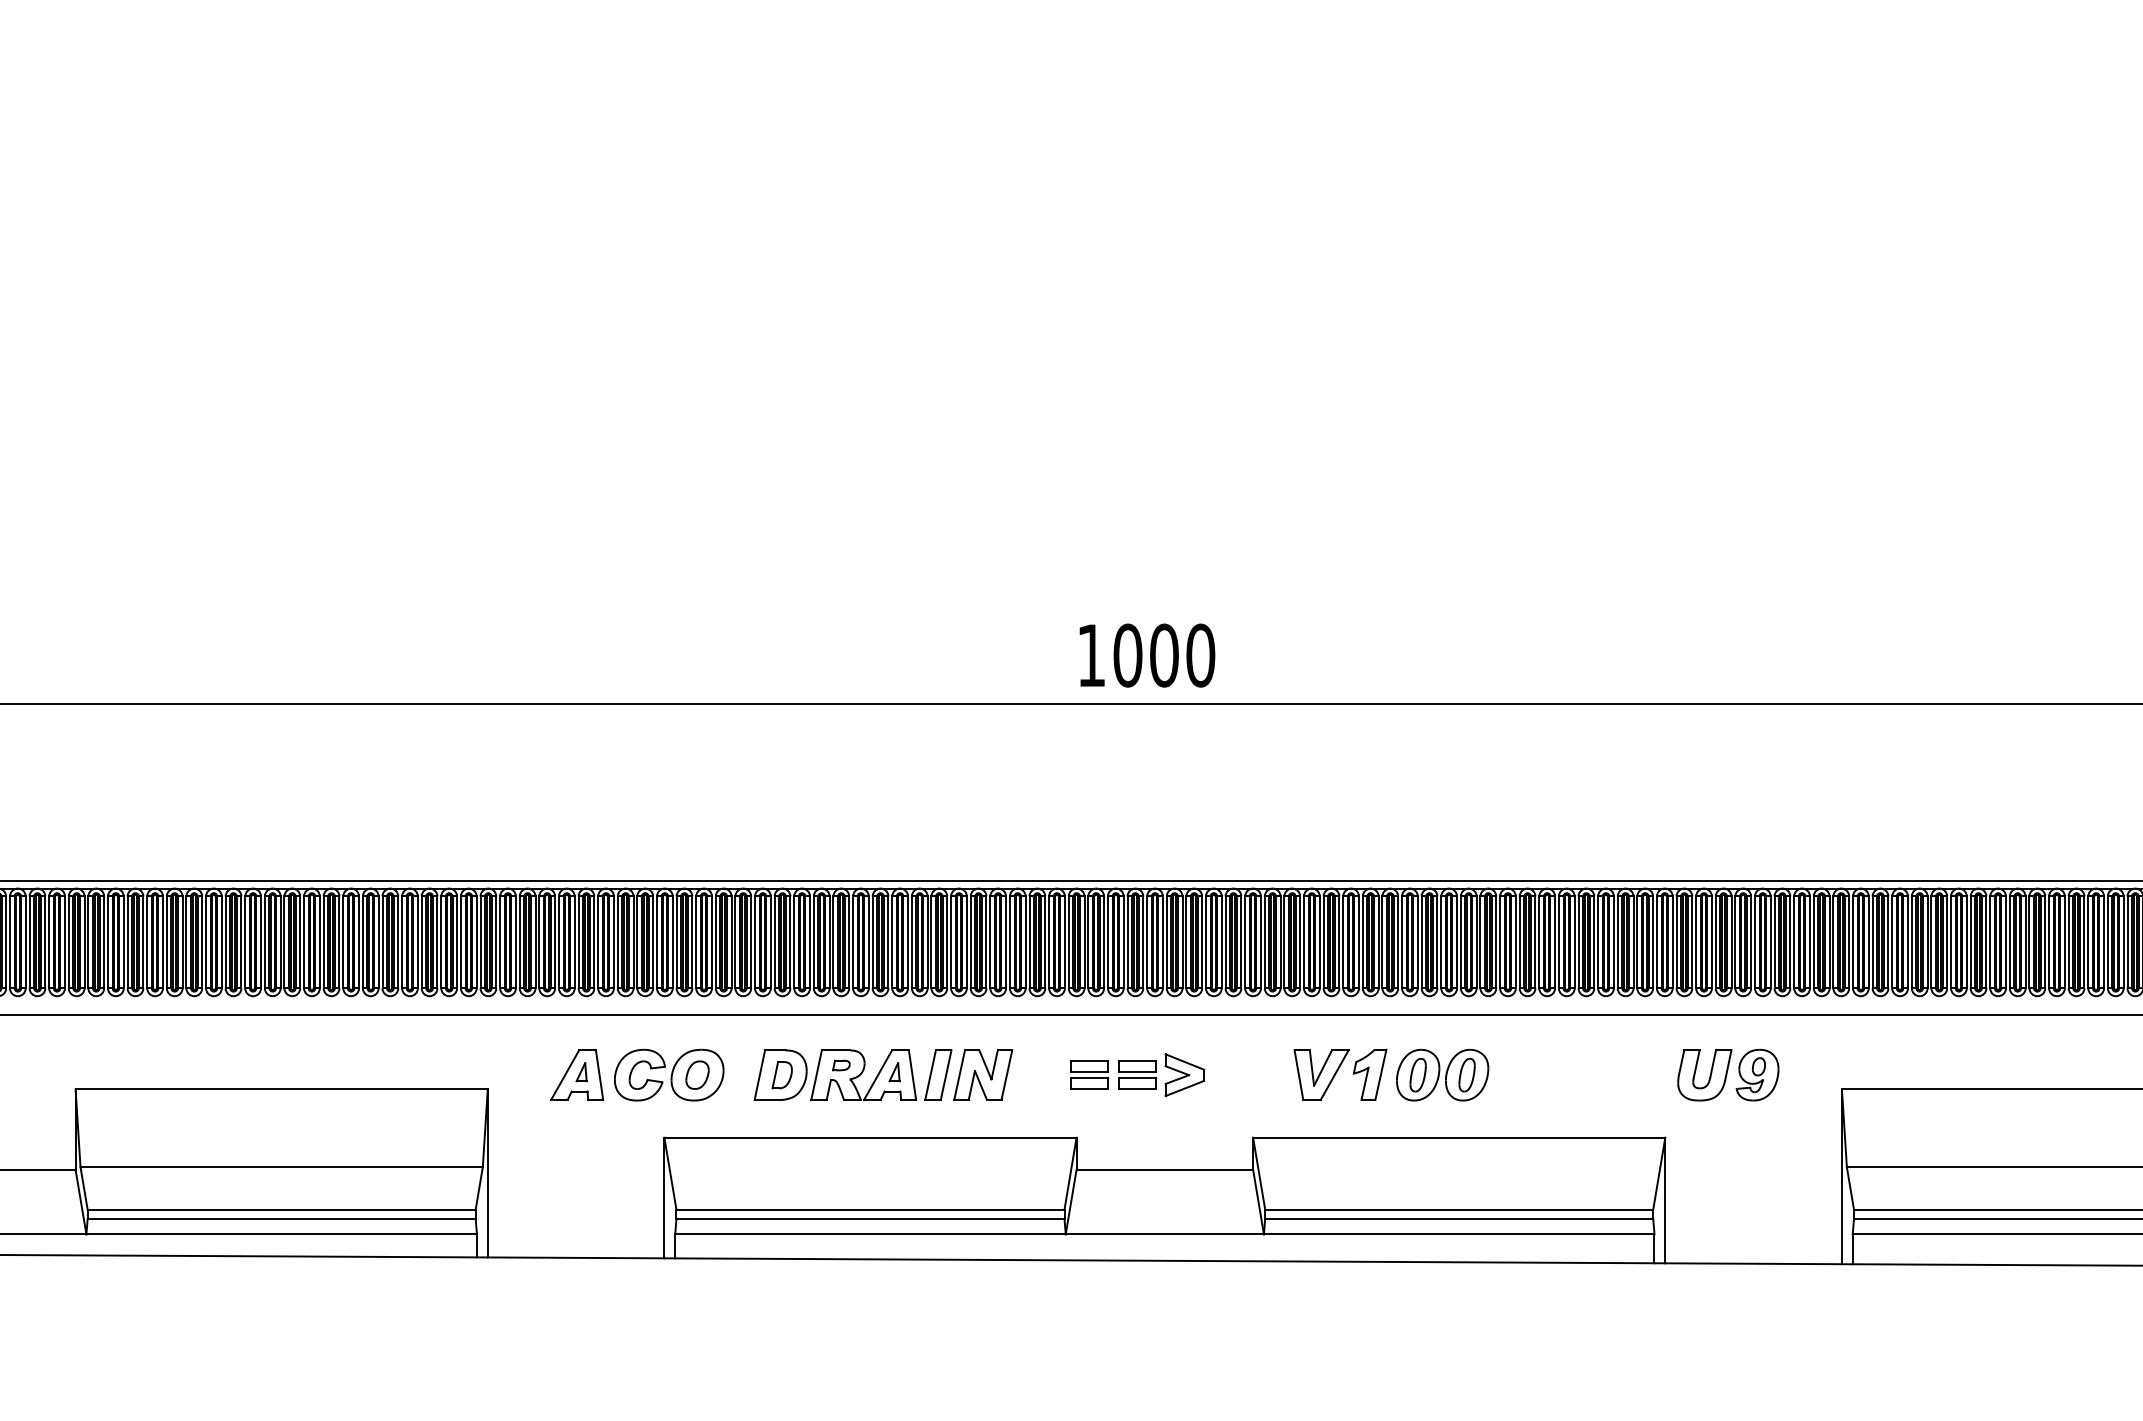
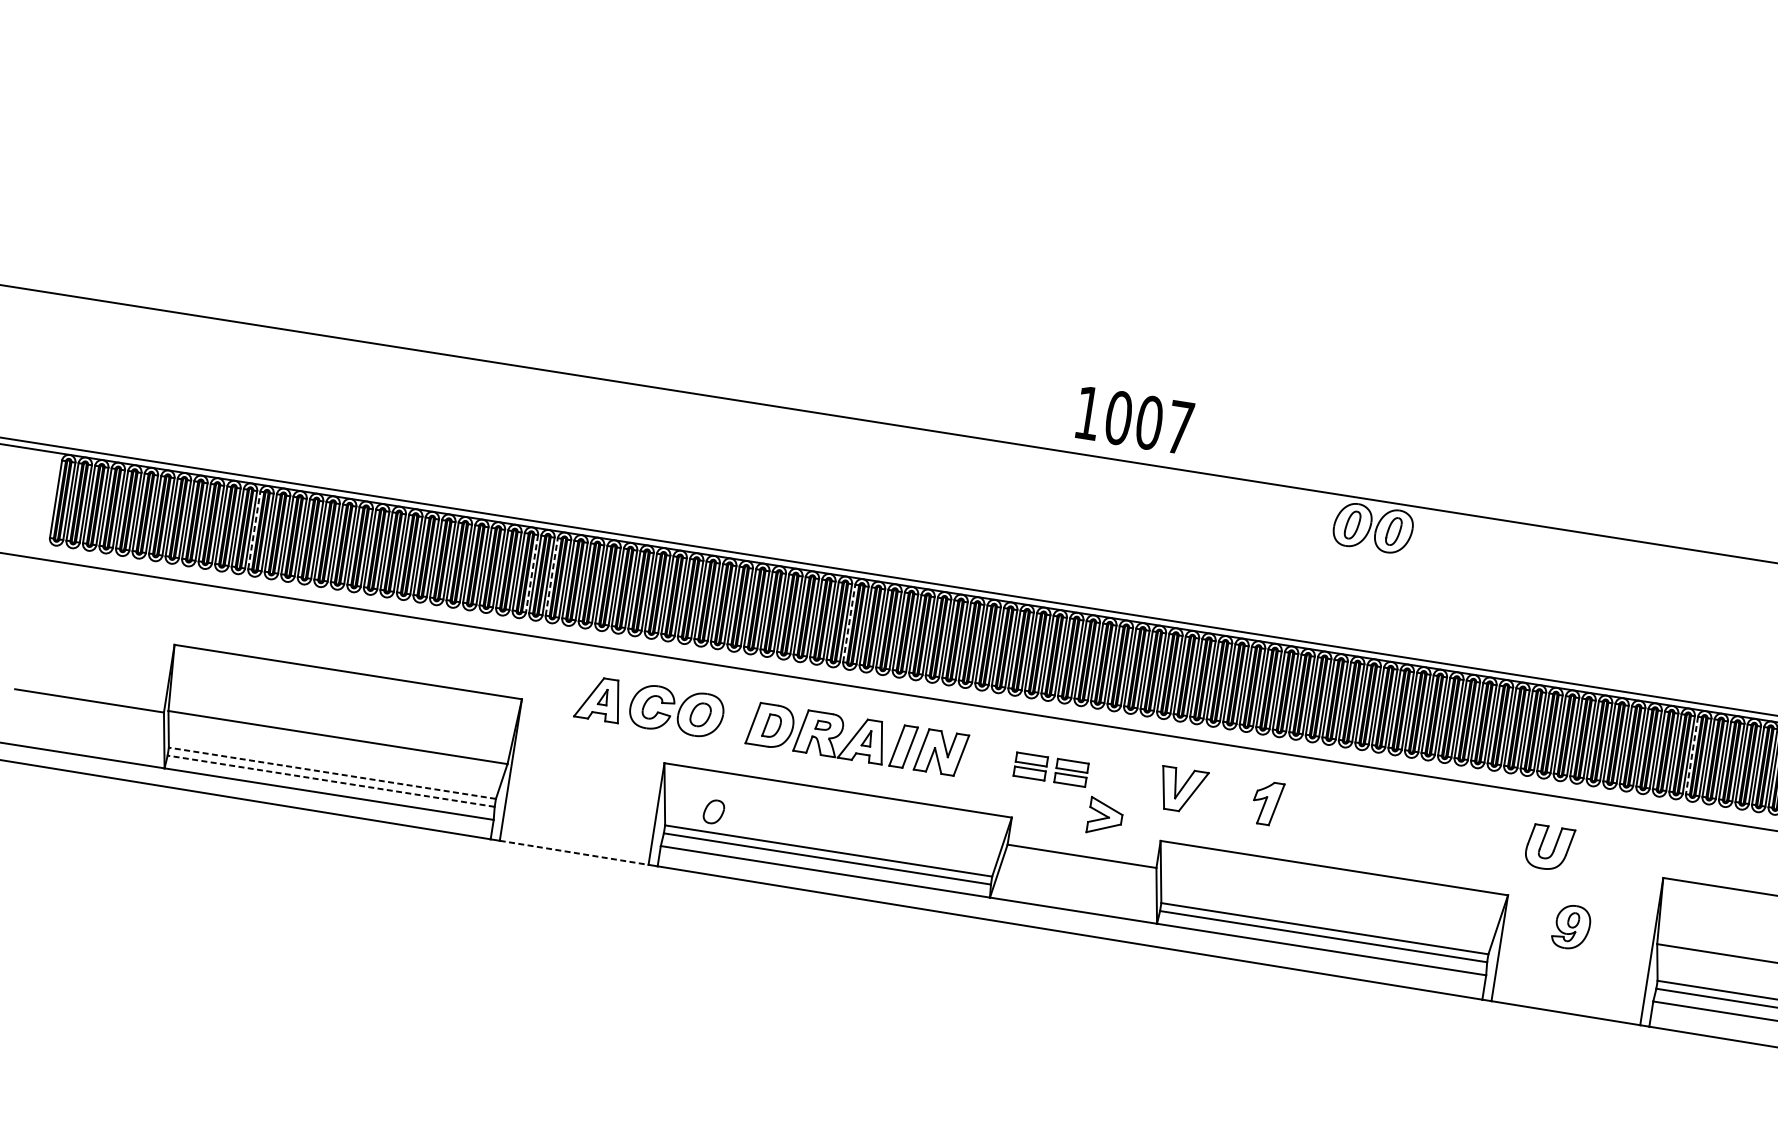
text: (1200, 655) -> (1179, 427), 1000 -> 1007
line: (147, 942) -> (254, 530), solid -> dashed
line: (476, 942) -> (531, 573), solid -> dashed
line: (500, 942) -> (552, 577), solid -> dashed
line: (853, 942) -> (849, 623), solid -> dashed
line: (1853, 942) -> (1692, 755), solid -> dashed
part: (1321, 1074) -> (1182, 789), moved
part: (1442, 1074) -> (1373, 527), moved
part: (1757, 1074) -> (1571, 926), moved
part: (1184, 1075) -> (1105, 817), moved
part: (730, 1184) -> (714, 811), added
line: (281, 1209) -> (332, 773), solid -> dashed
line: (281, 1219) -> (330, 781), solid -> dashed
line: (576, 1257) -> (574, 852), solid -> dashed

